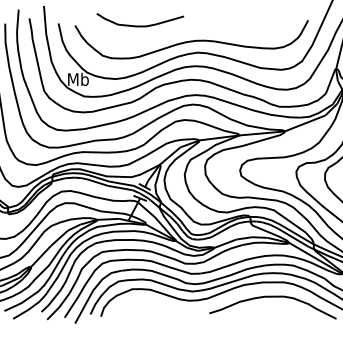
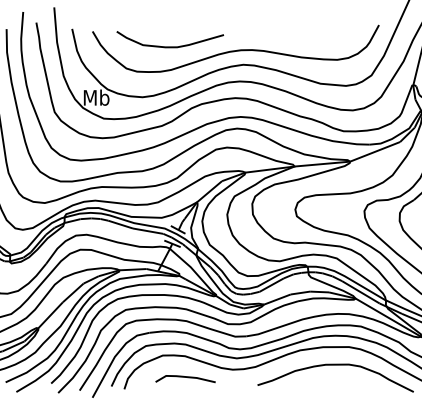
curve: (139, 25) -> (169, 46), moved
curve: (150, 307) -> (185, 377), added

